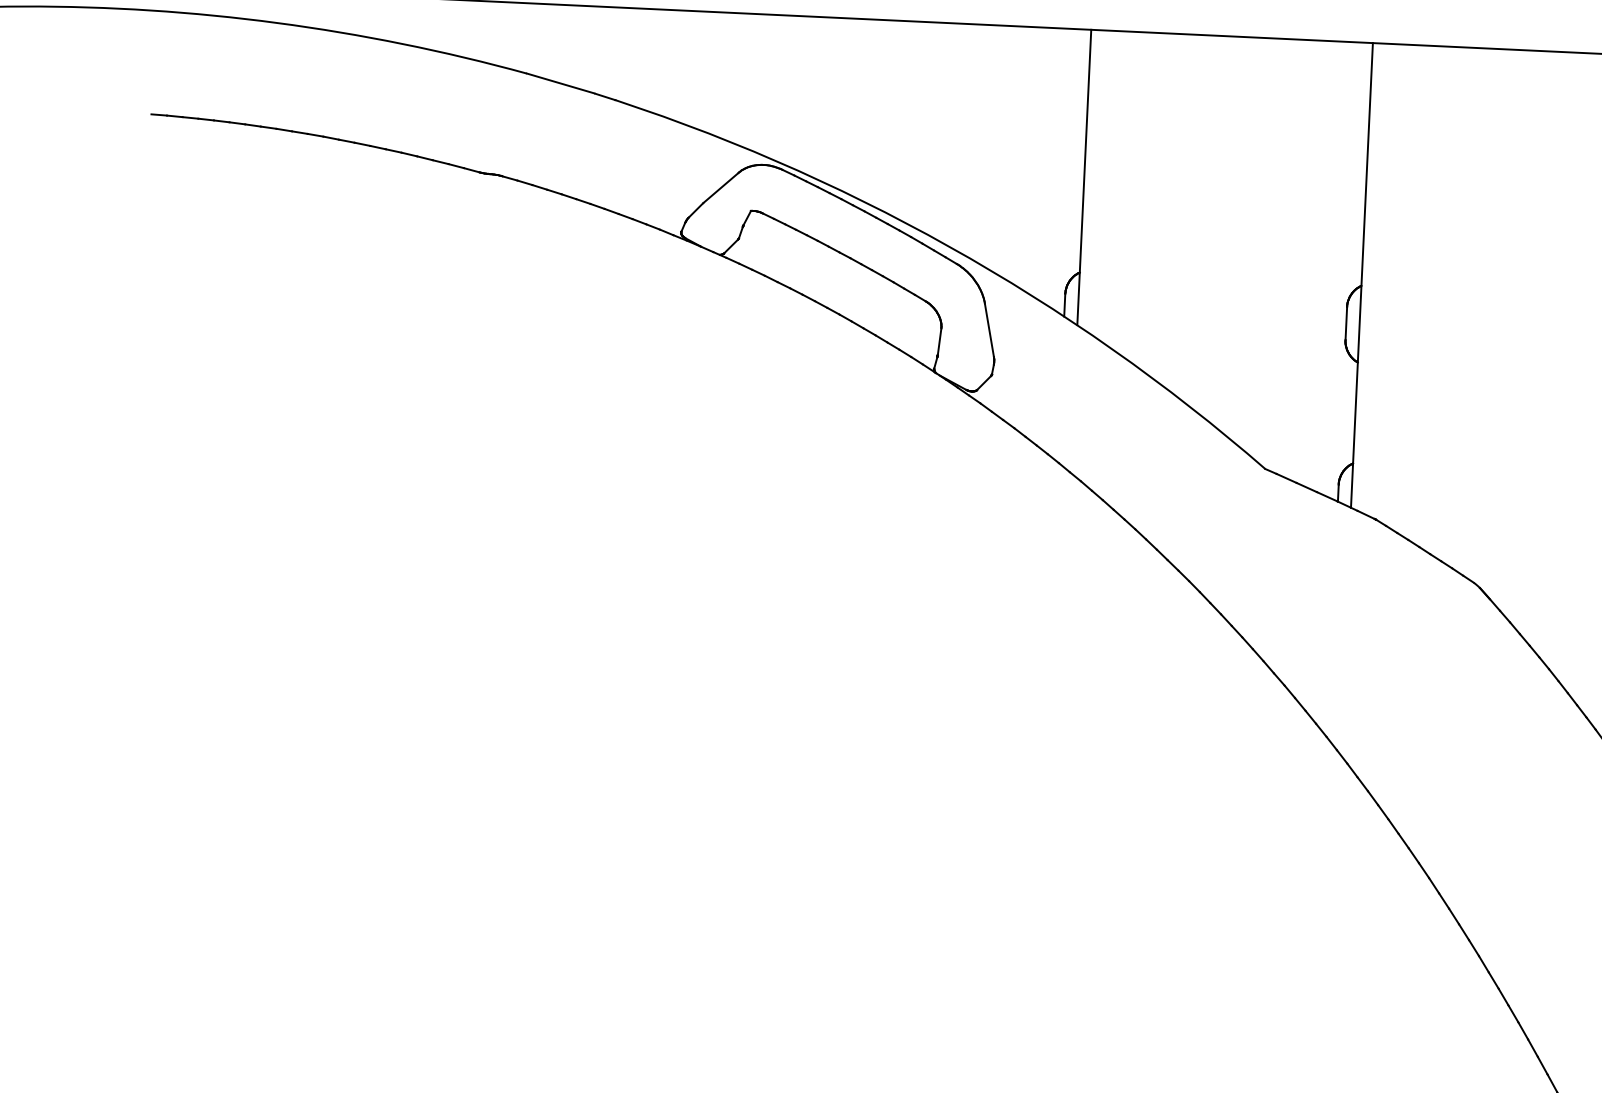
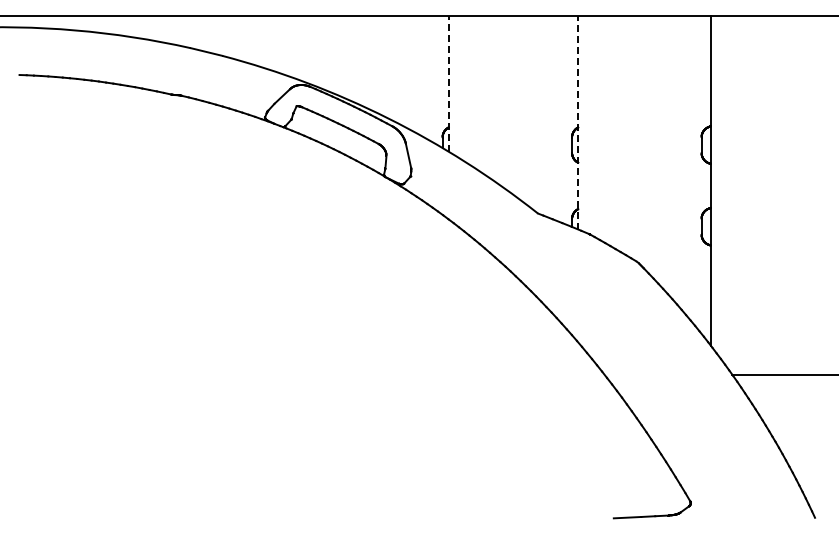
line: (1083, 176) -> (448, 83), solid -> dashed
line: (1362, 275) -> (578, 122), solid -> dashed

